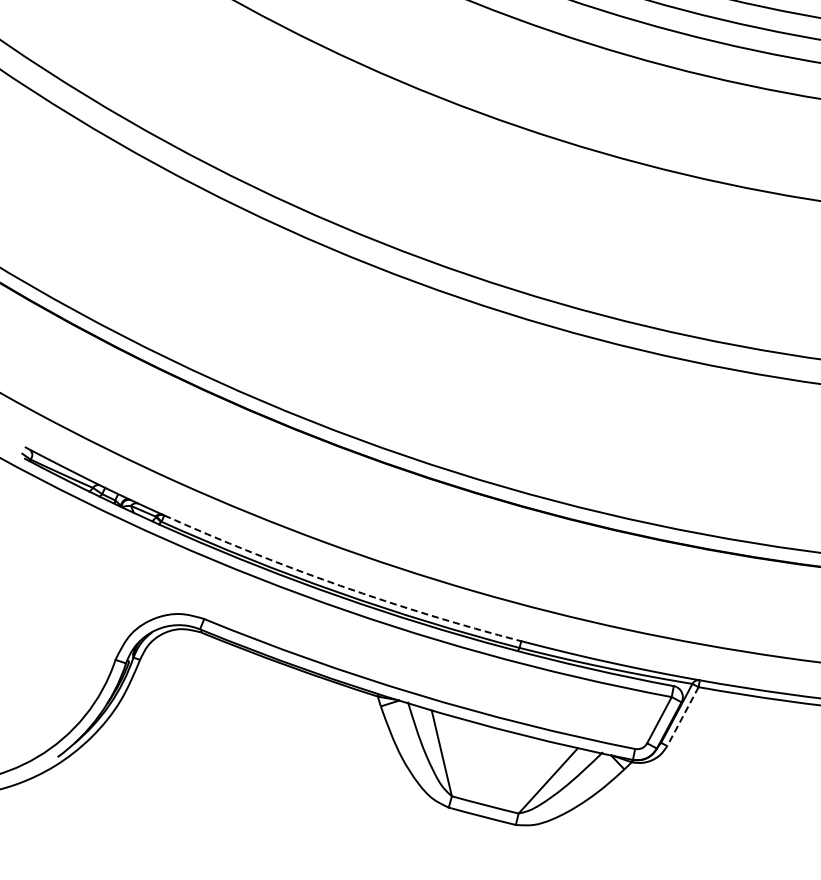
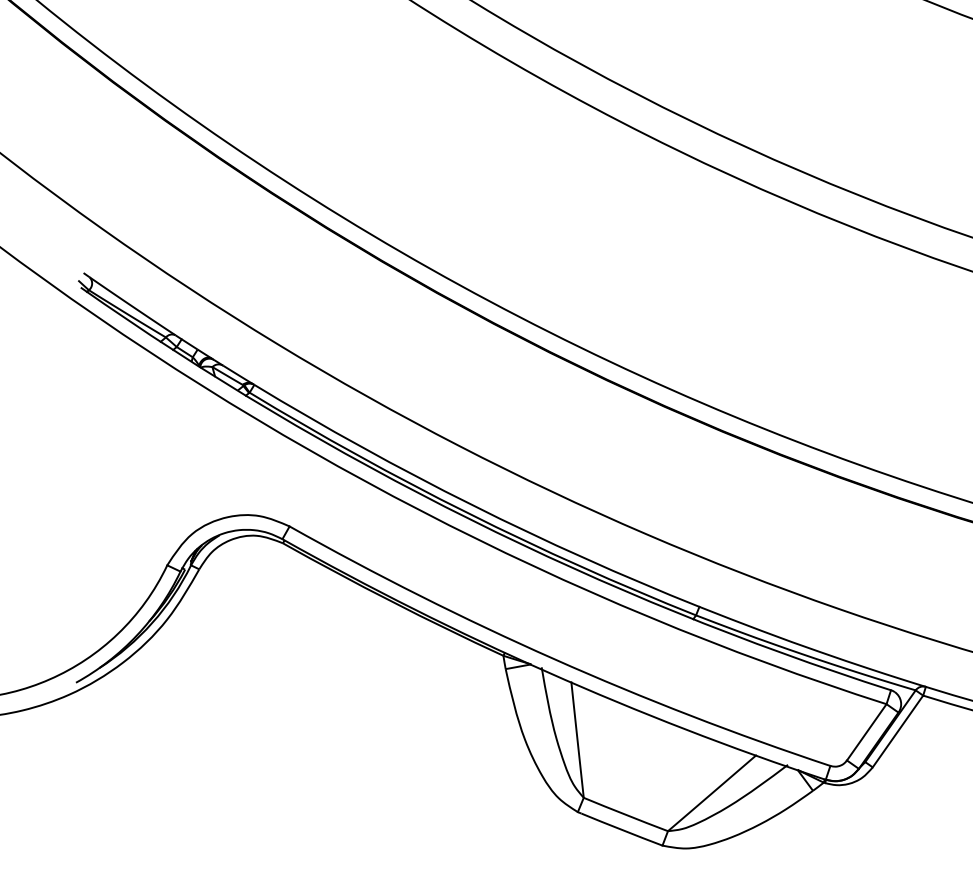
arc: (340, 585) -> (472, 504), dashed -> solid
line: (682, 717) -> (897, 732), dashed -> solid

